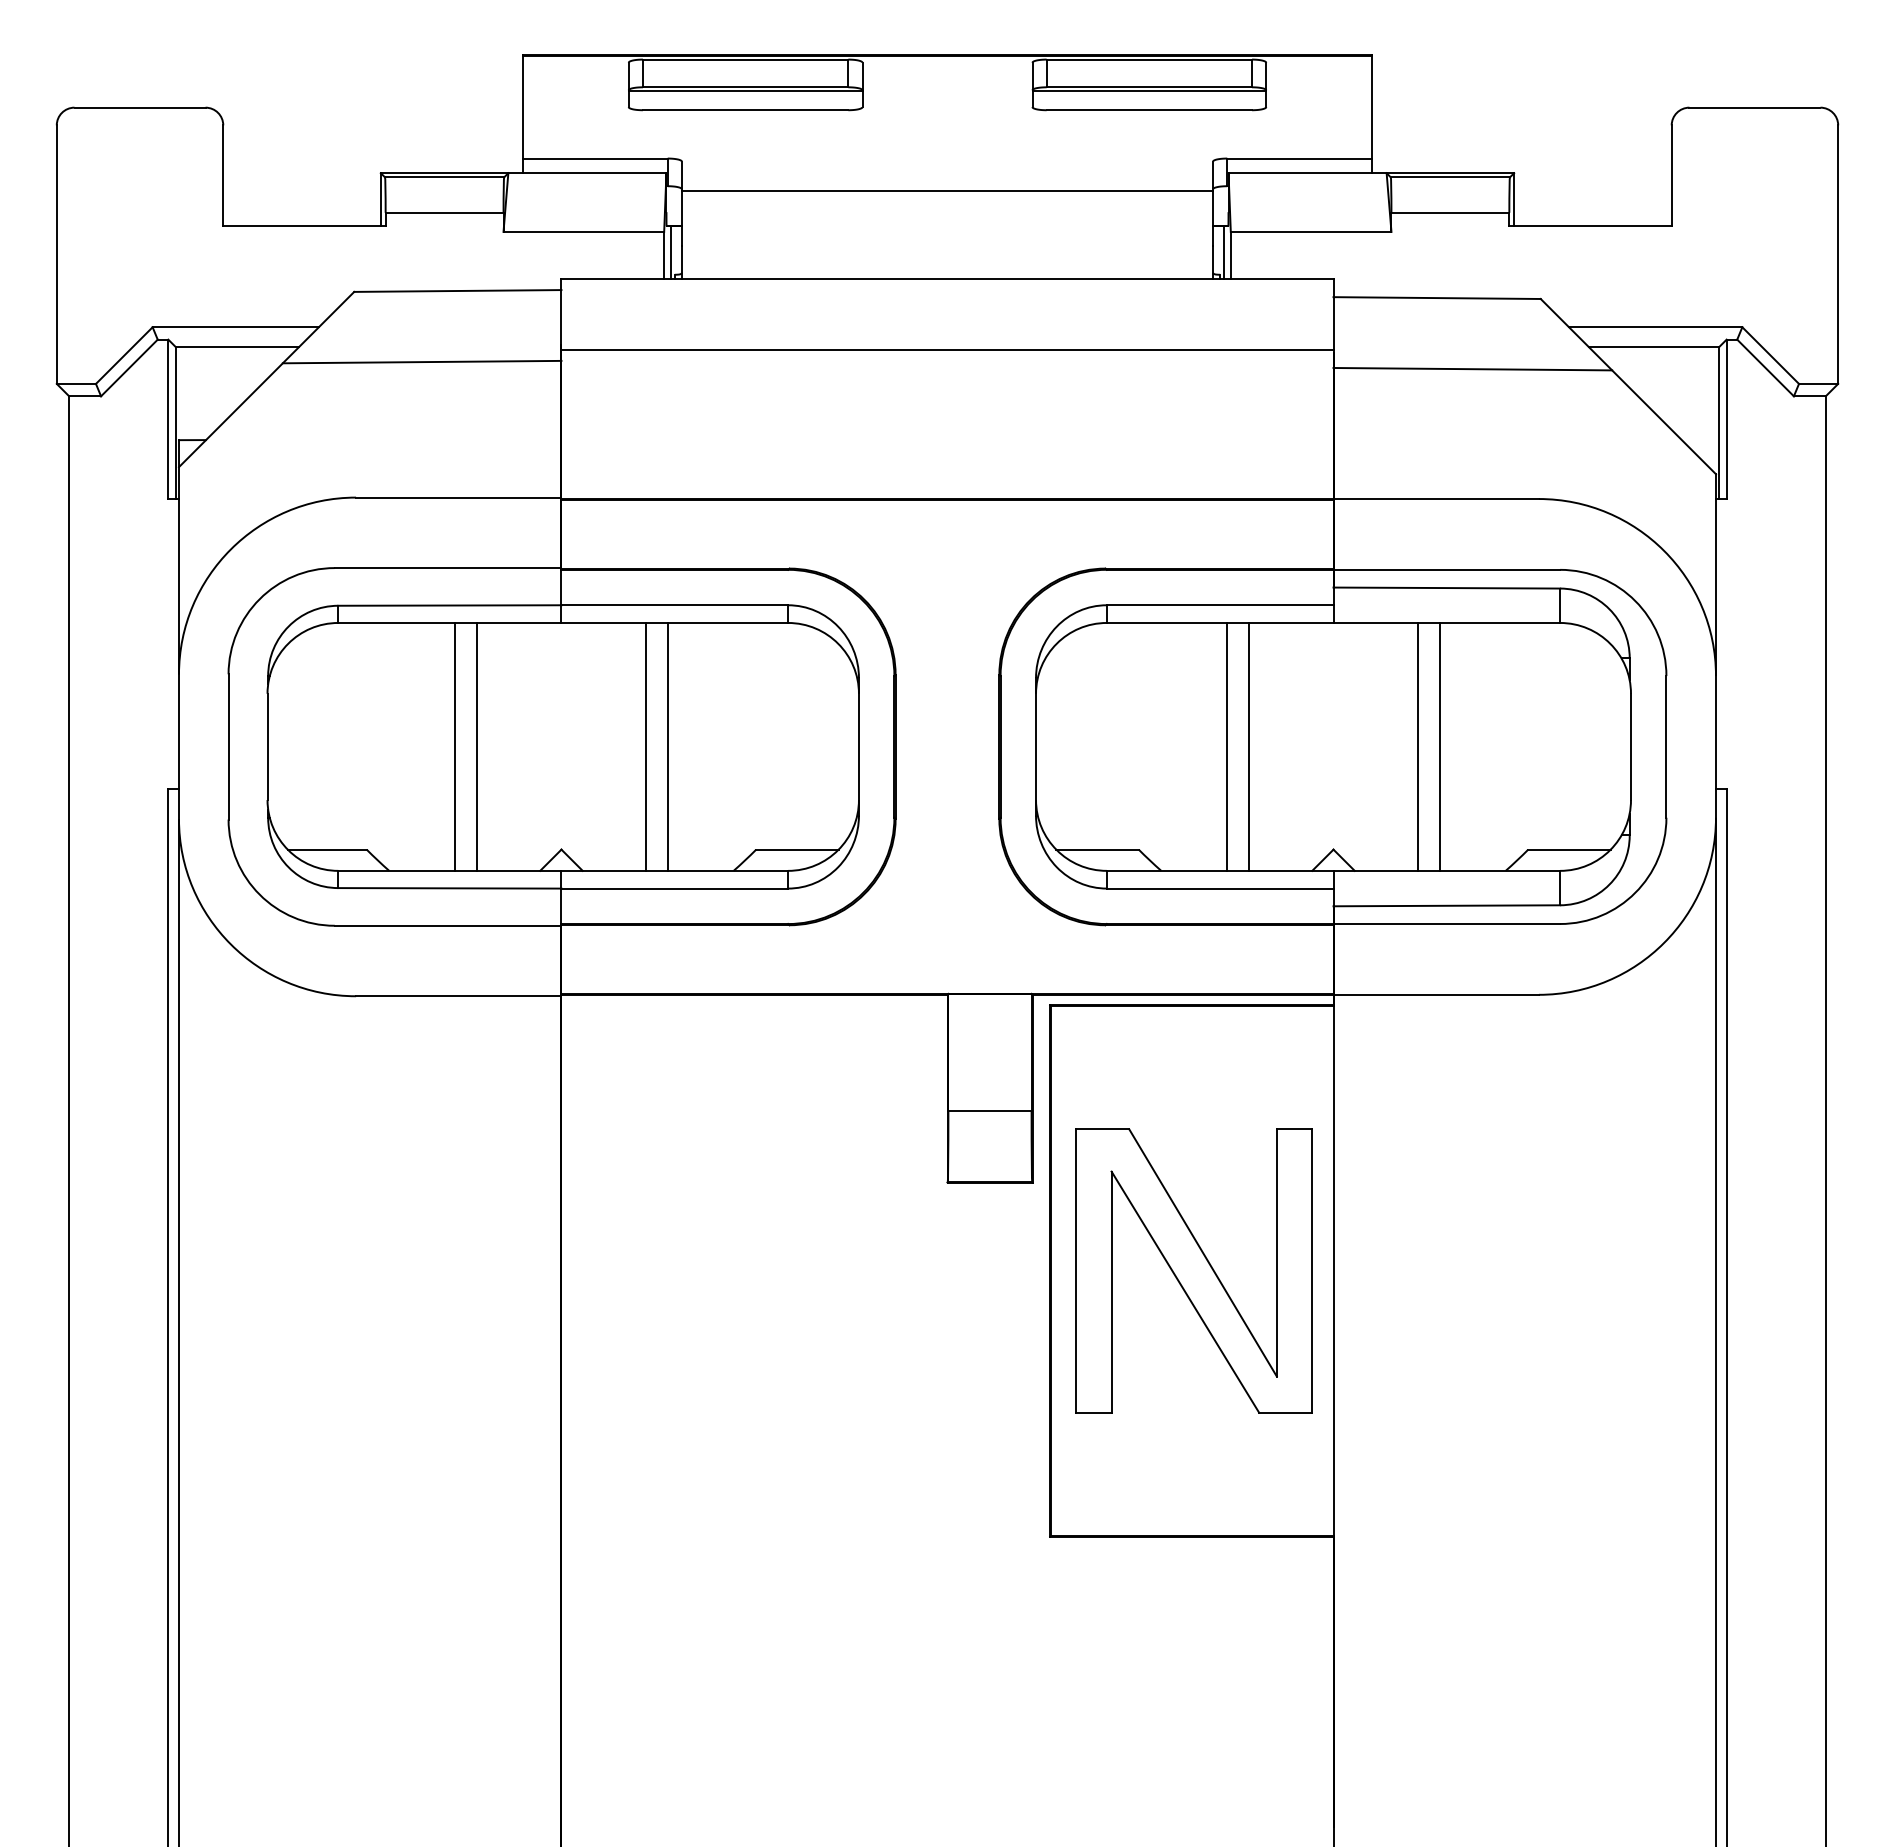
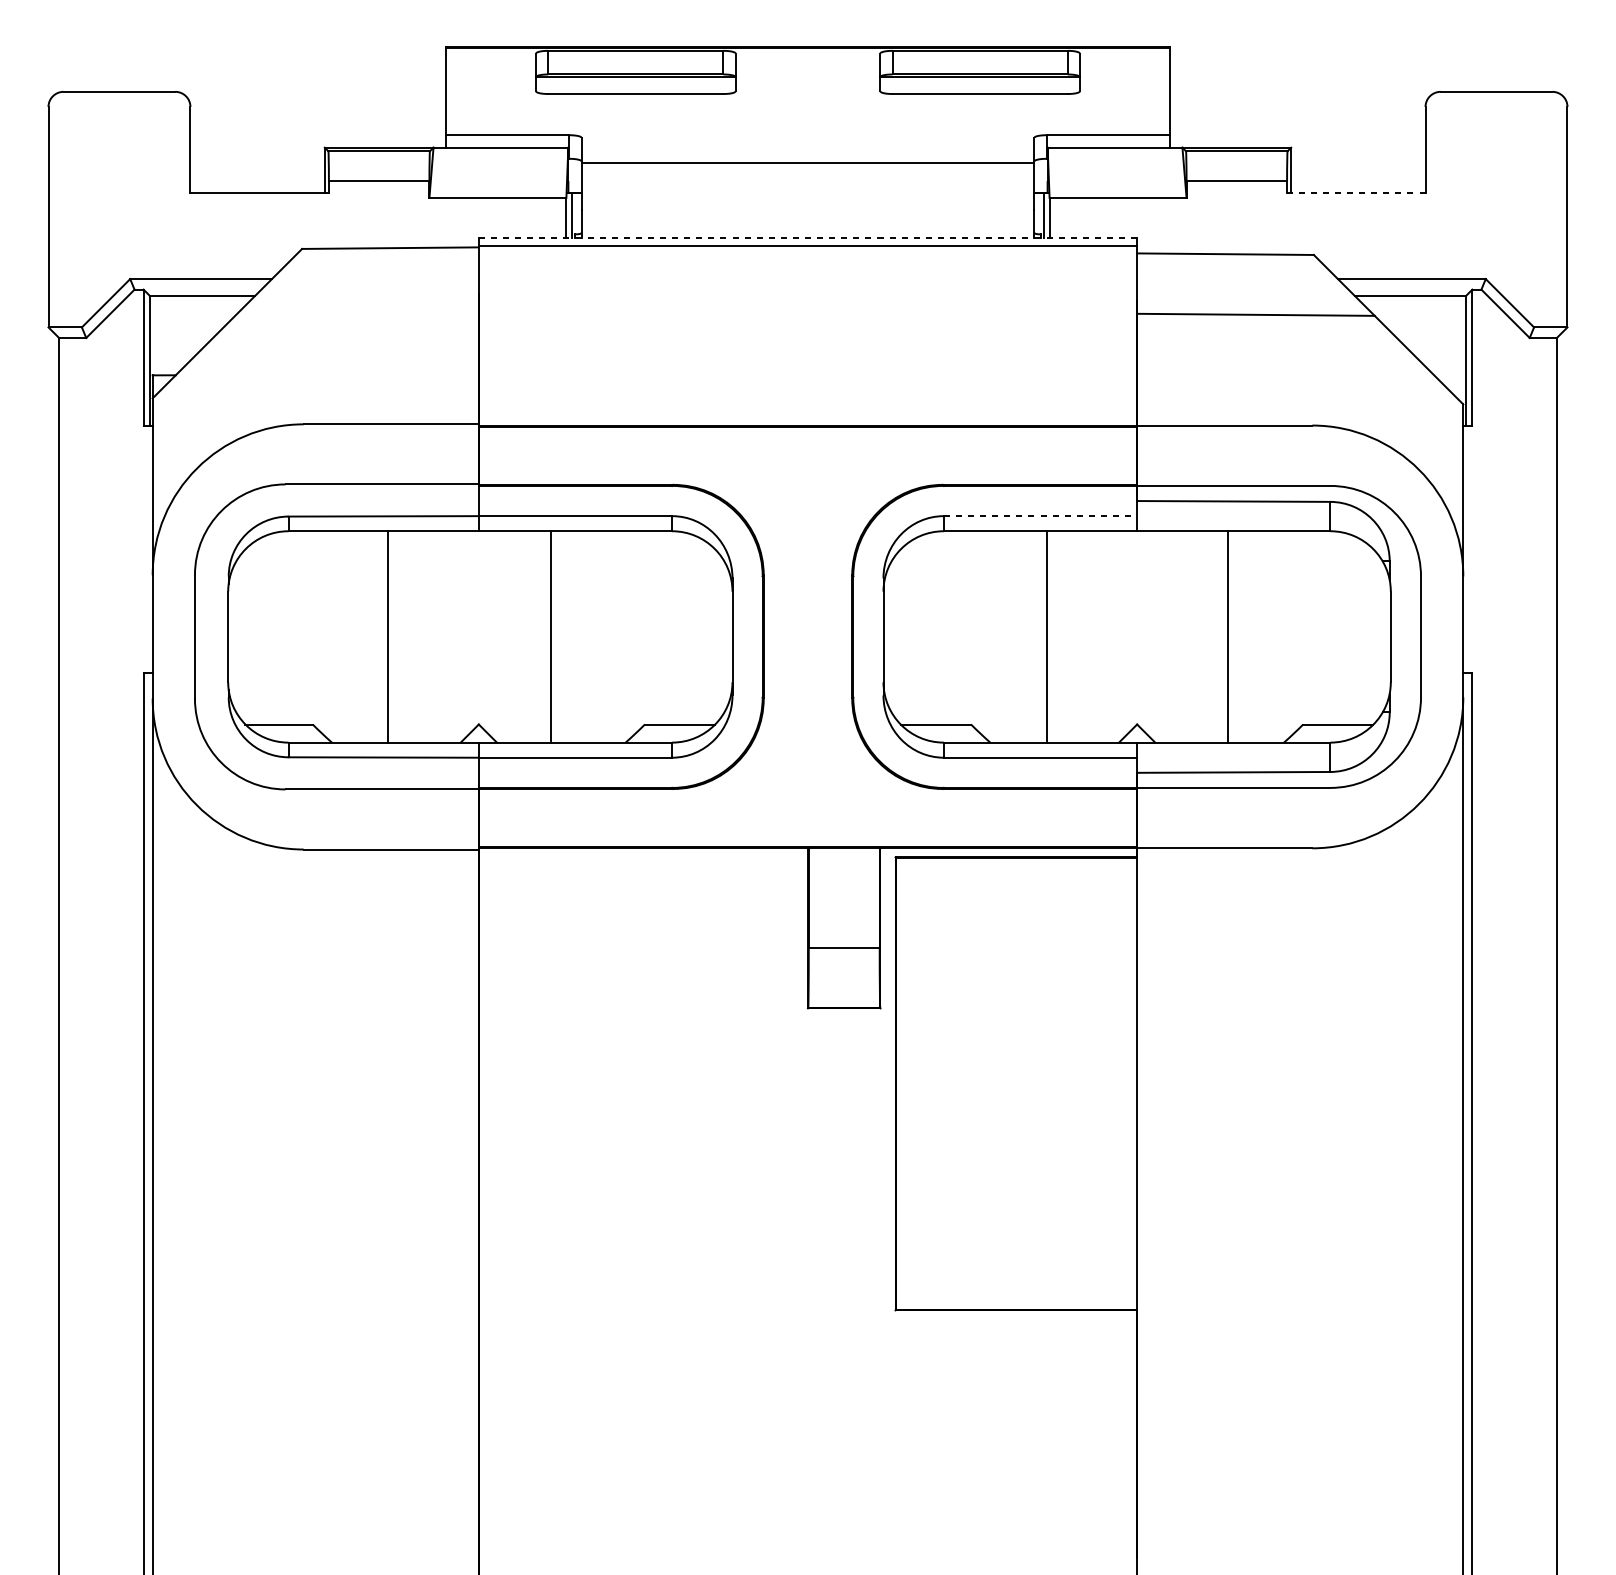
line: (1590, 226) -> (1356, 193), solid -> dashed
line: (947, 278) -> (808, 237), solid -> dashed
line: (947, 349) -> (808, 246), moved
line: (421, 361) -> (359, 308), removed
line: (1220, 605) -> (1040, 516), solid -> dashed
line: (476, 746) -> (406, 636), removed
line: (667, 746) -> (569, 636), removed
line: (1248, 746) -> (1064, 636), removed
line: (1418, 746) -> (1209, 636), removed
part: (1193, 1270) -> (1017, 1083), removed

